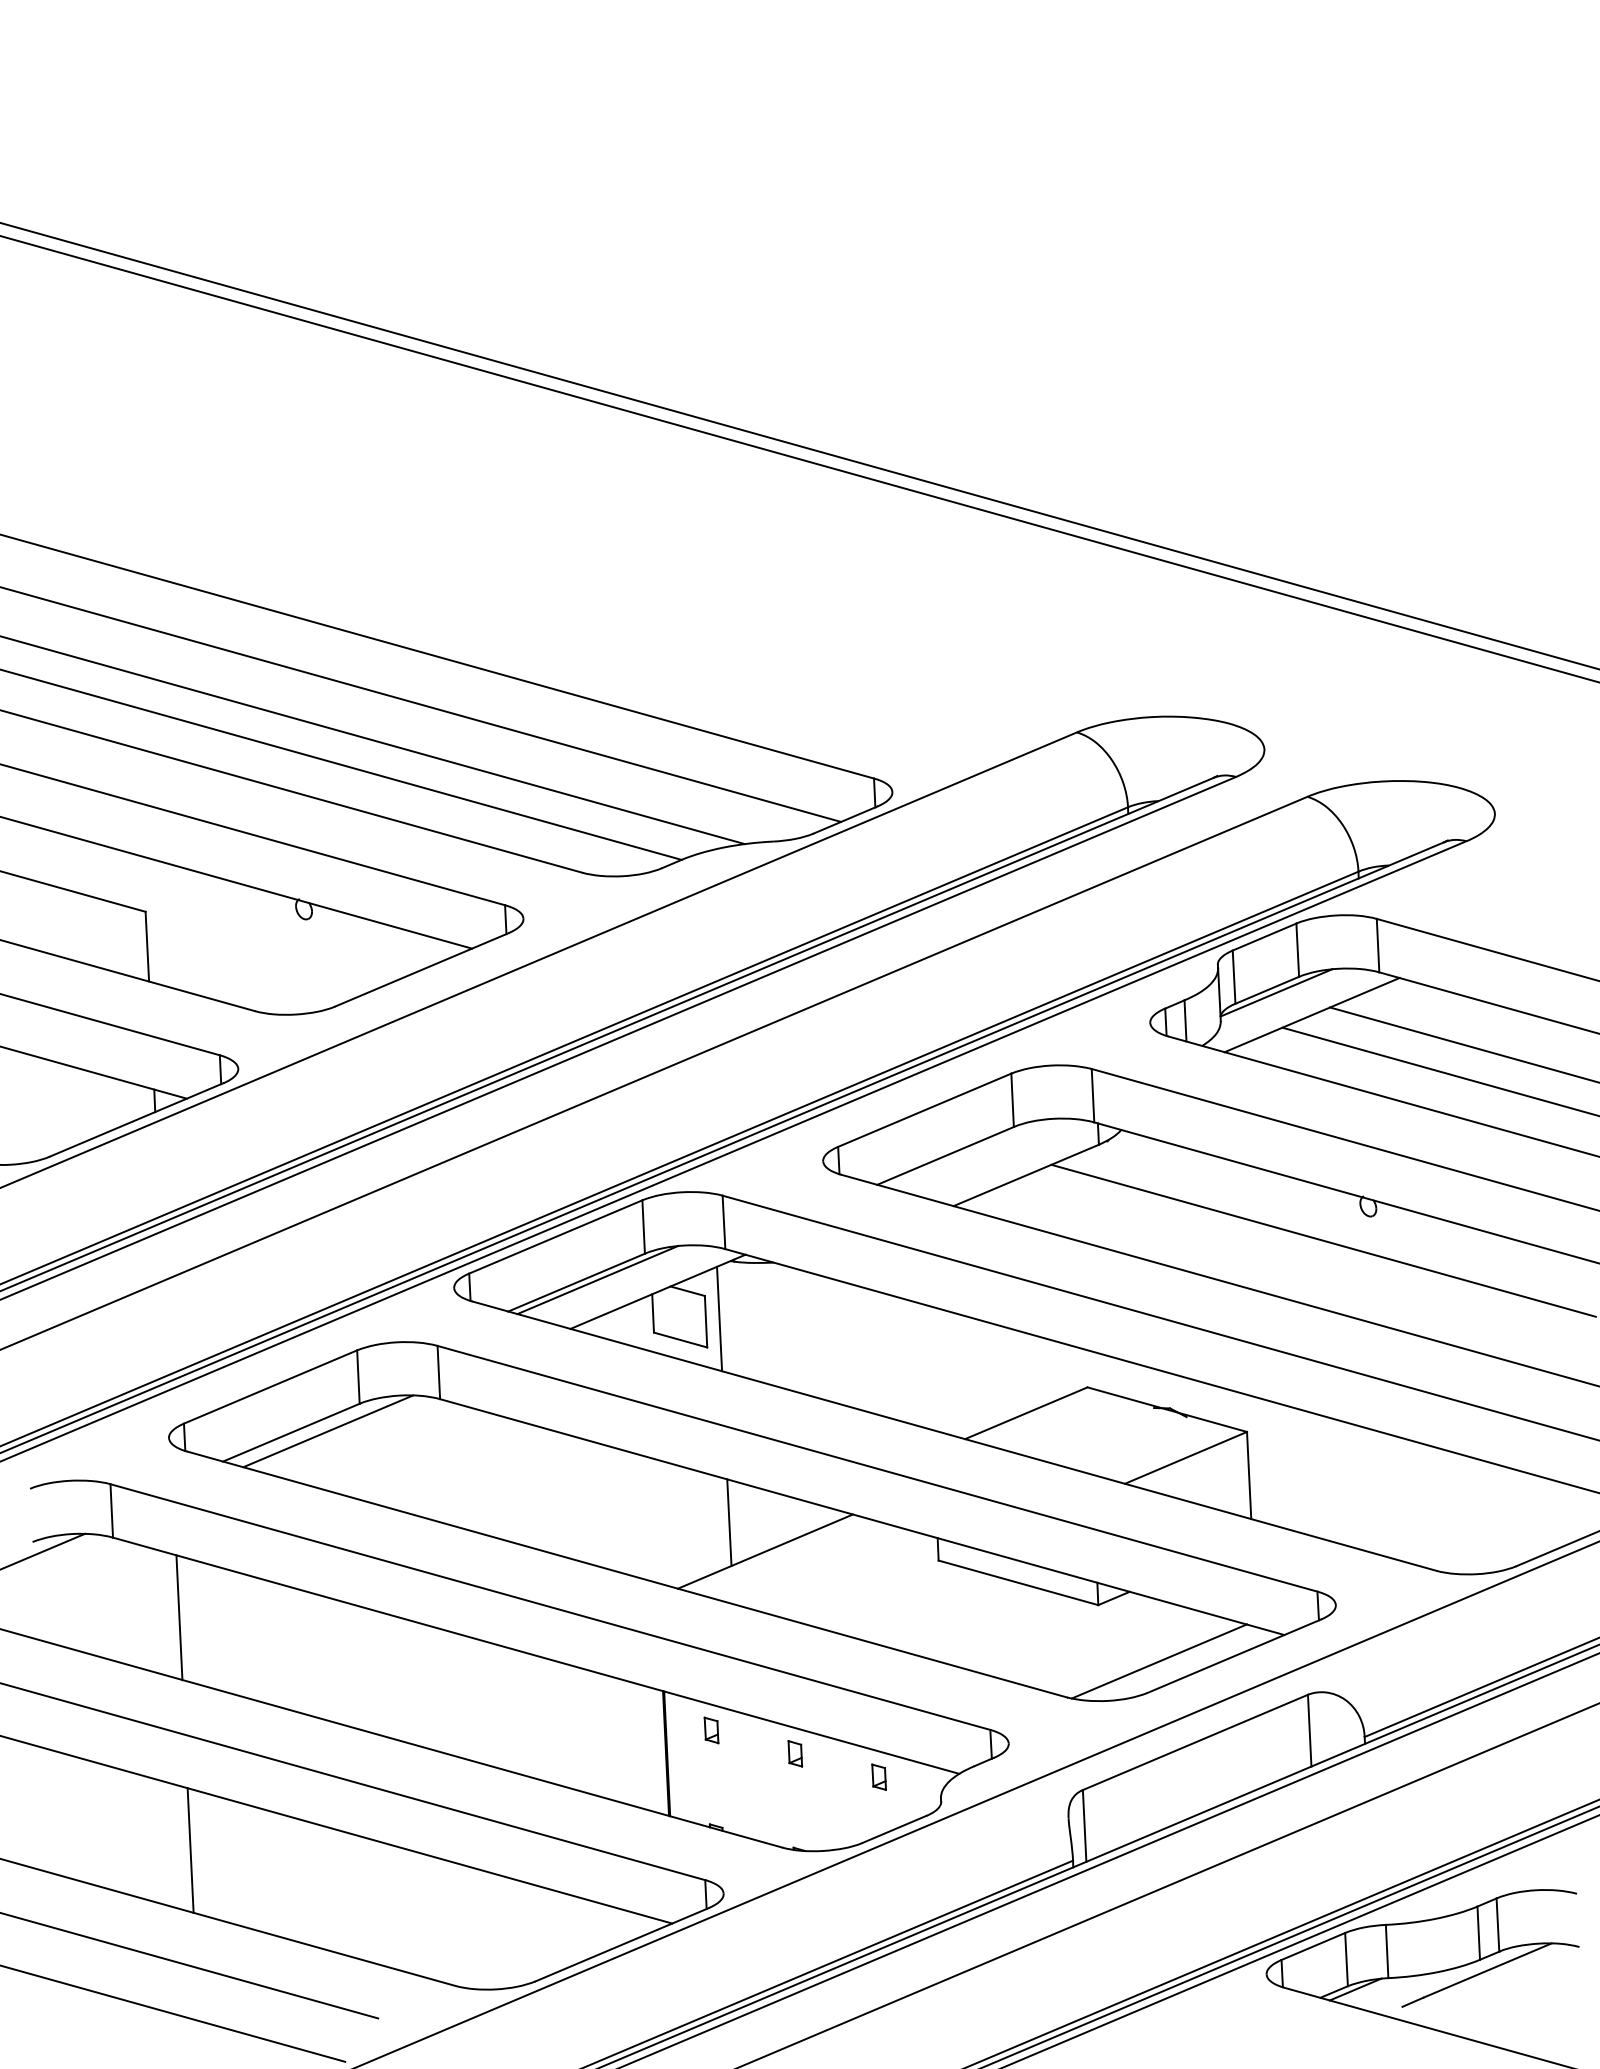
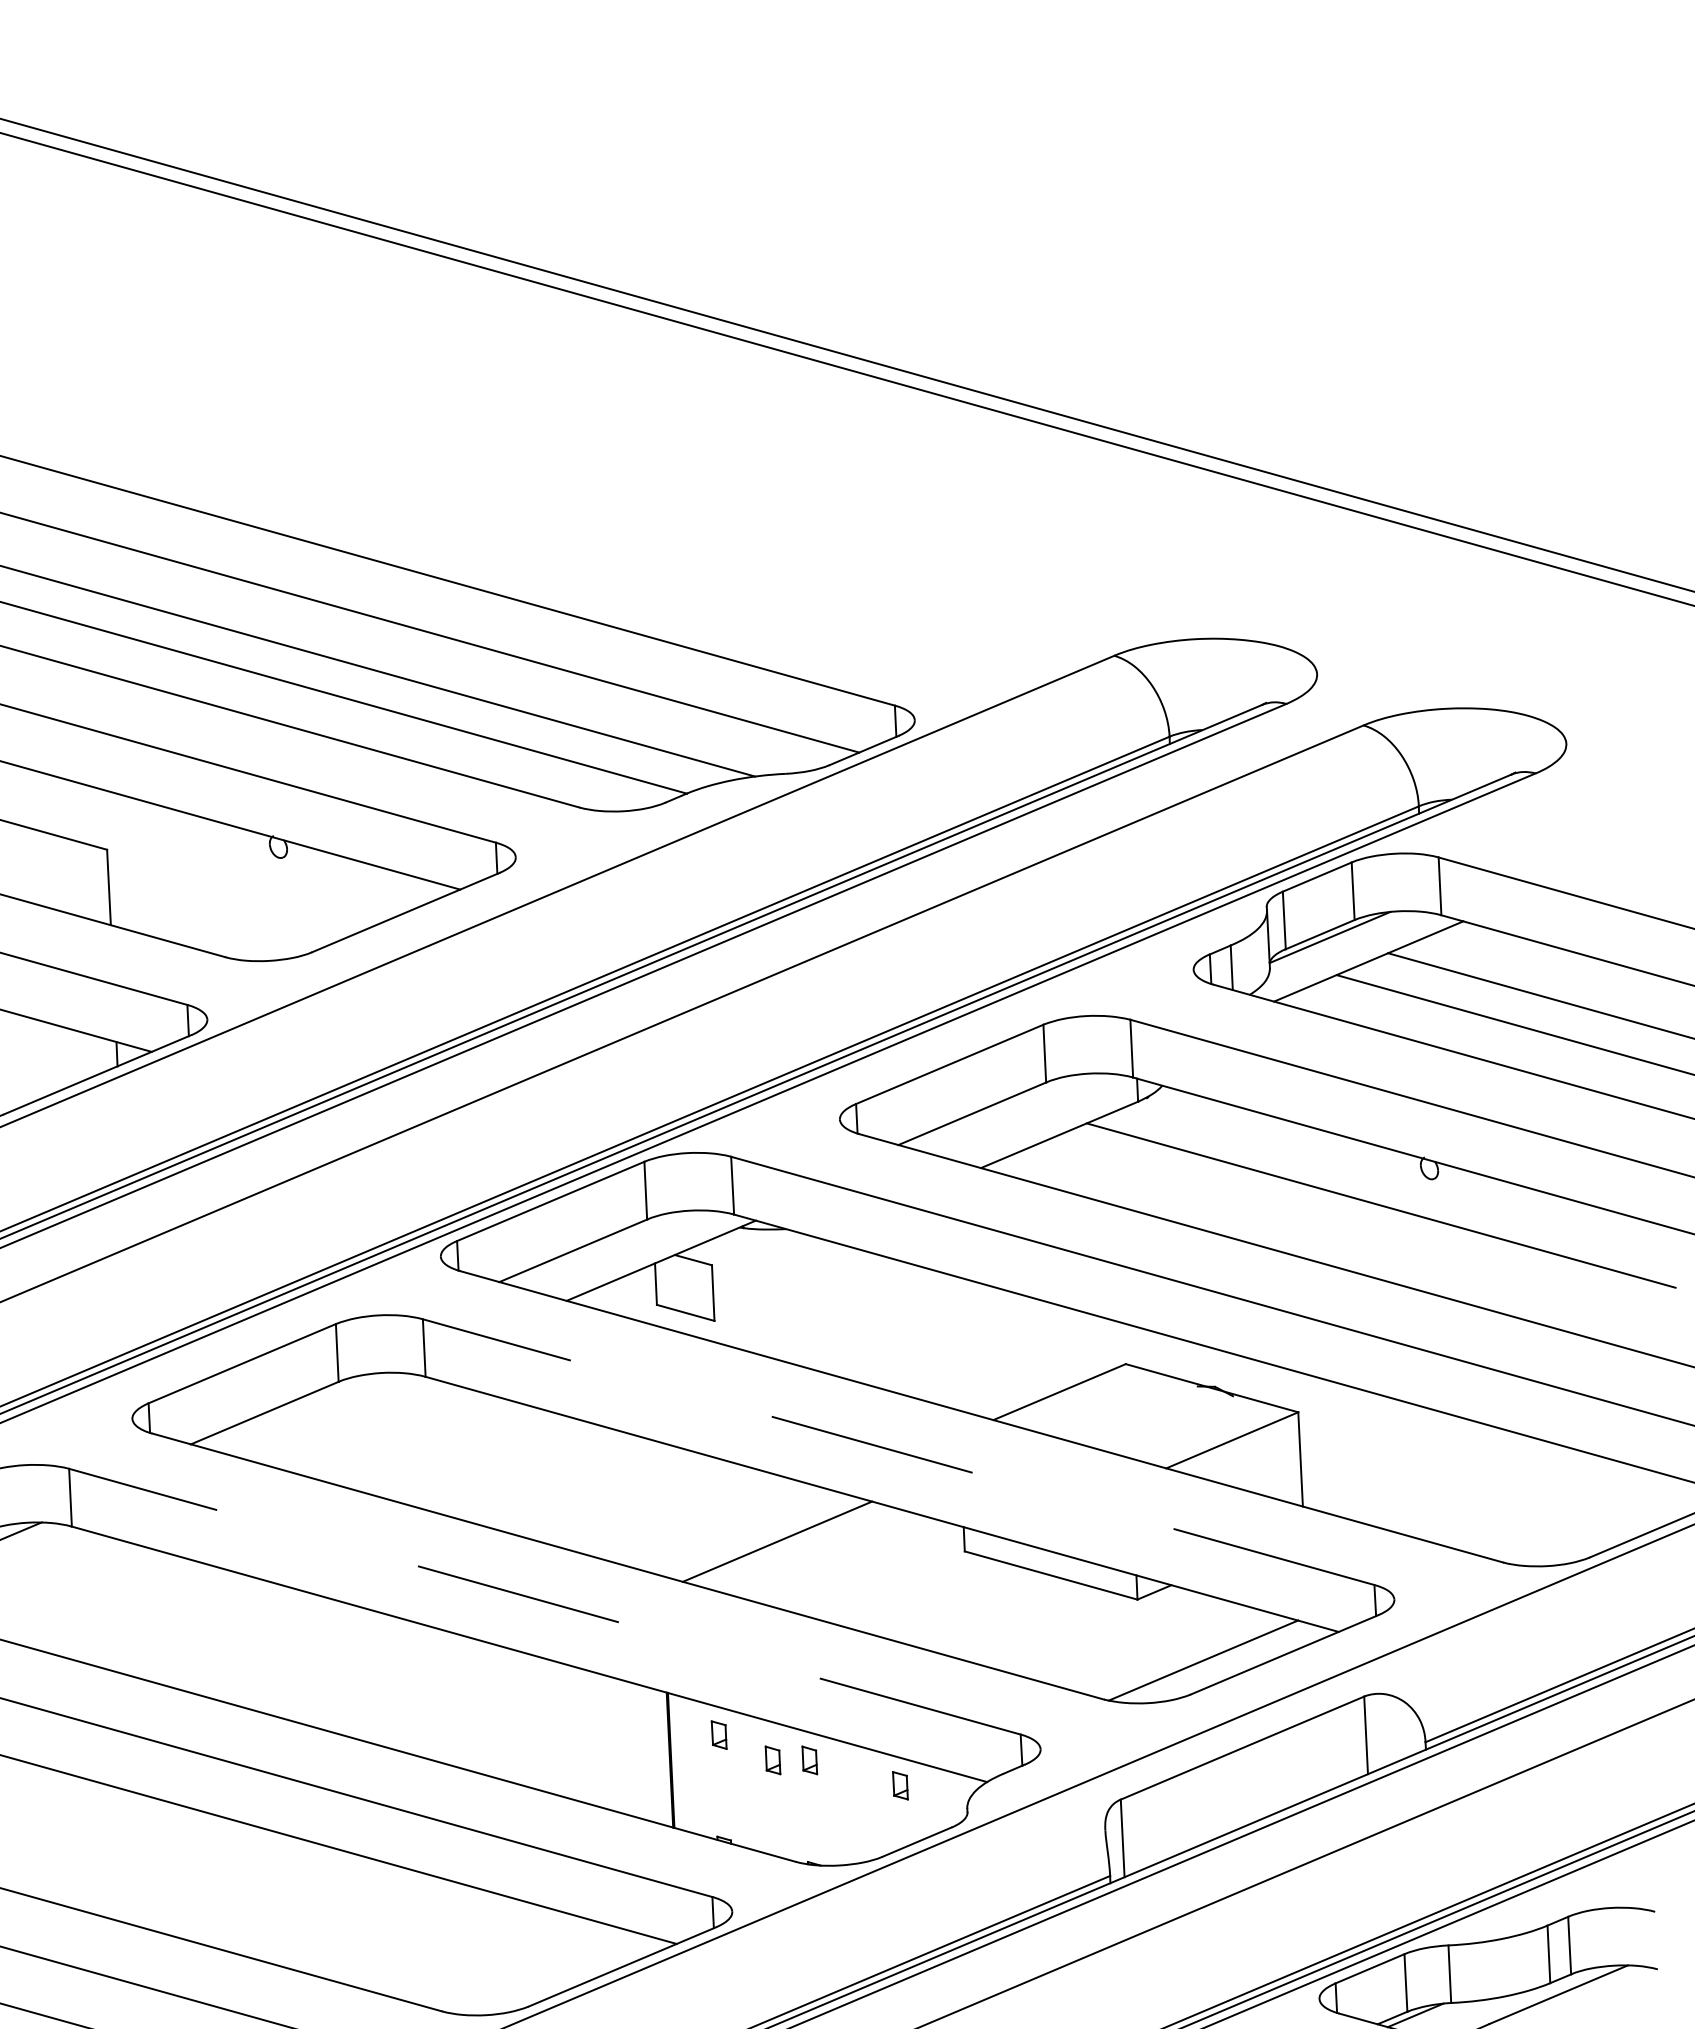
line: (597, 1280) -> (595, 1248), removed
line: (719, 1318) -> (727, 1289), removed
line: (328, 1431) -> (304, 1411), removed
line: (877, 1468) -> (898, 1451), solid -> dashed
line: (729, 1522) -> (738, 1510), removed
line: (550, 1607) -> (545, 1602), solid -> dashed
line: (179, 1617) -> (143, 1612), removed
part: (761, 1753) -> (773, 1760), added
line: (190, 1850) -> (155, 1864), removed

